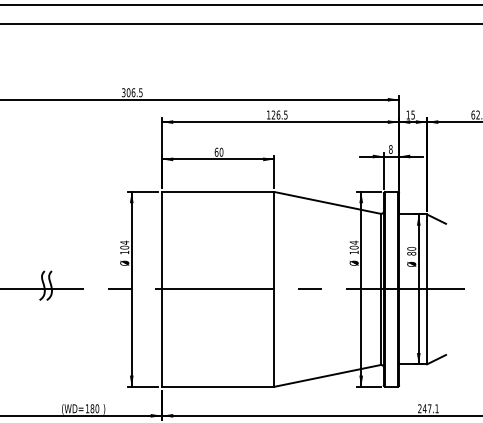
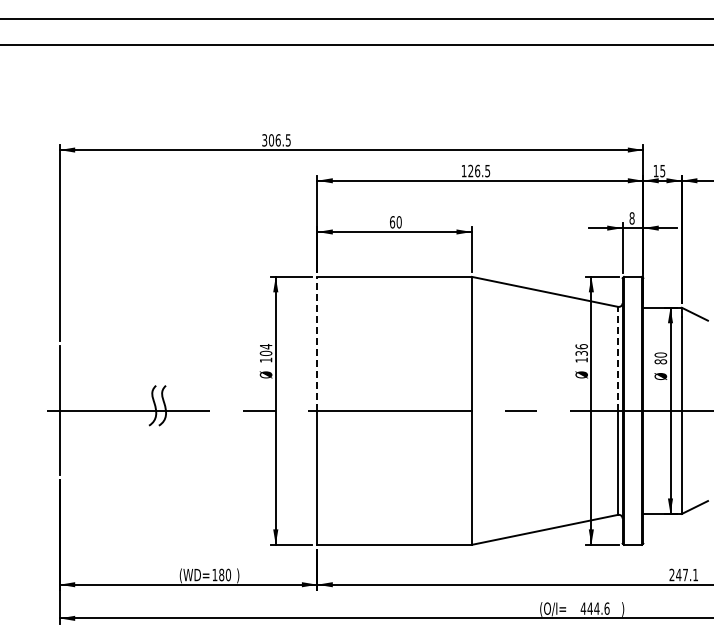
line: (162, 240) -> (317, 343), solid -> dashed
text: (354, 244) -> (581, 349), 104 -> 136
line: (380, 251) -> (618, 358), solid -> dashed

